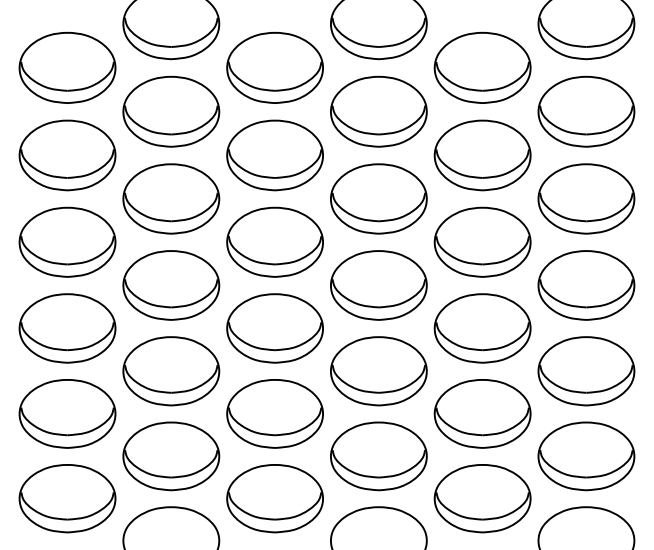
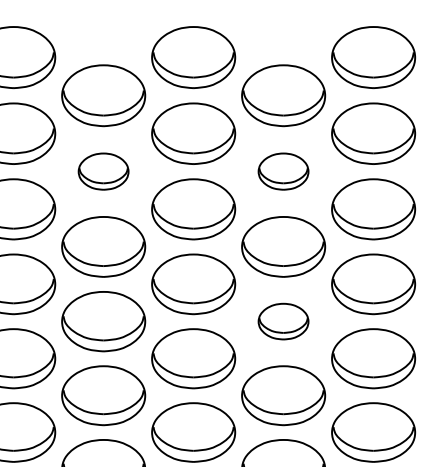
part: (274, 155) -> (103, 171), size x0.6
part: (482, 155) -> (283, 171), size x0.6
part: (482, 328) -> (283, 321), size x0.6

